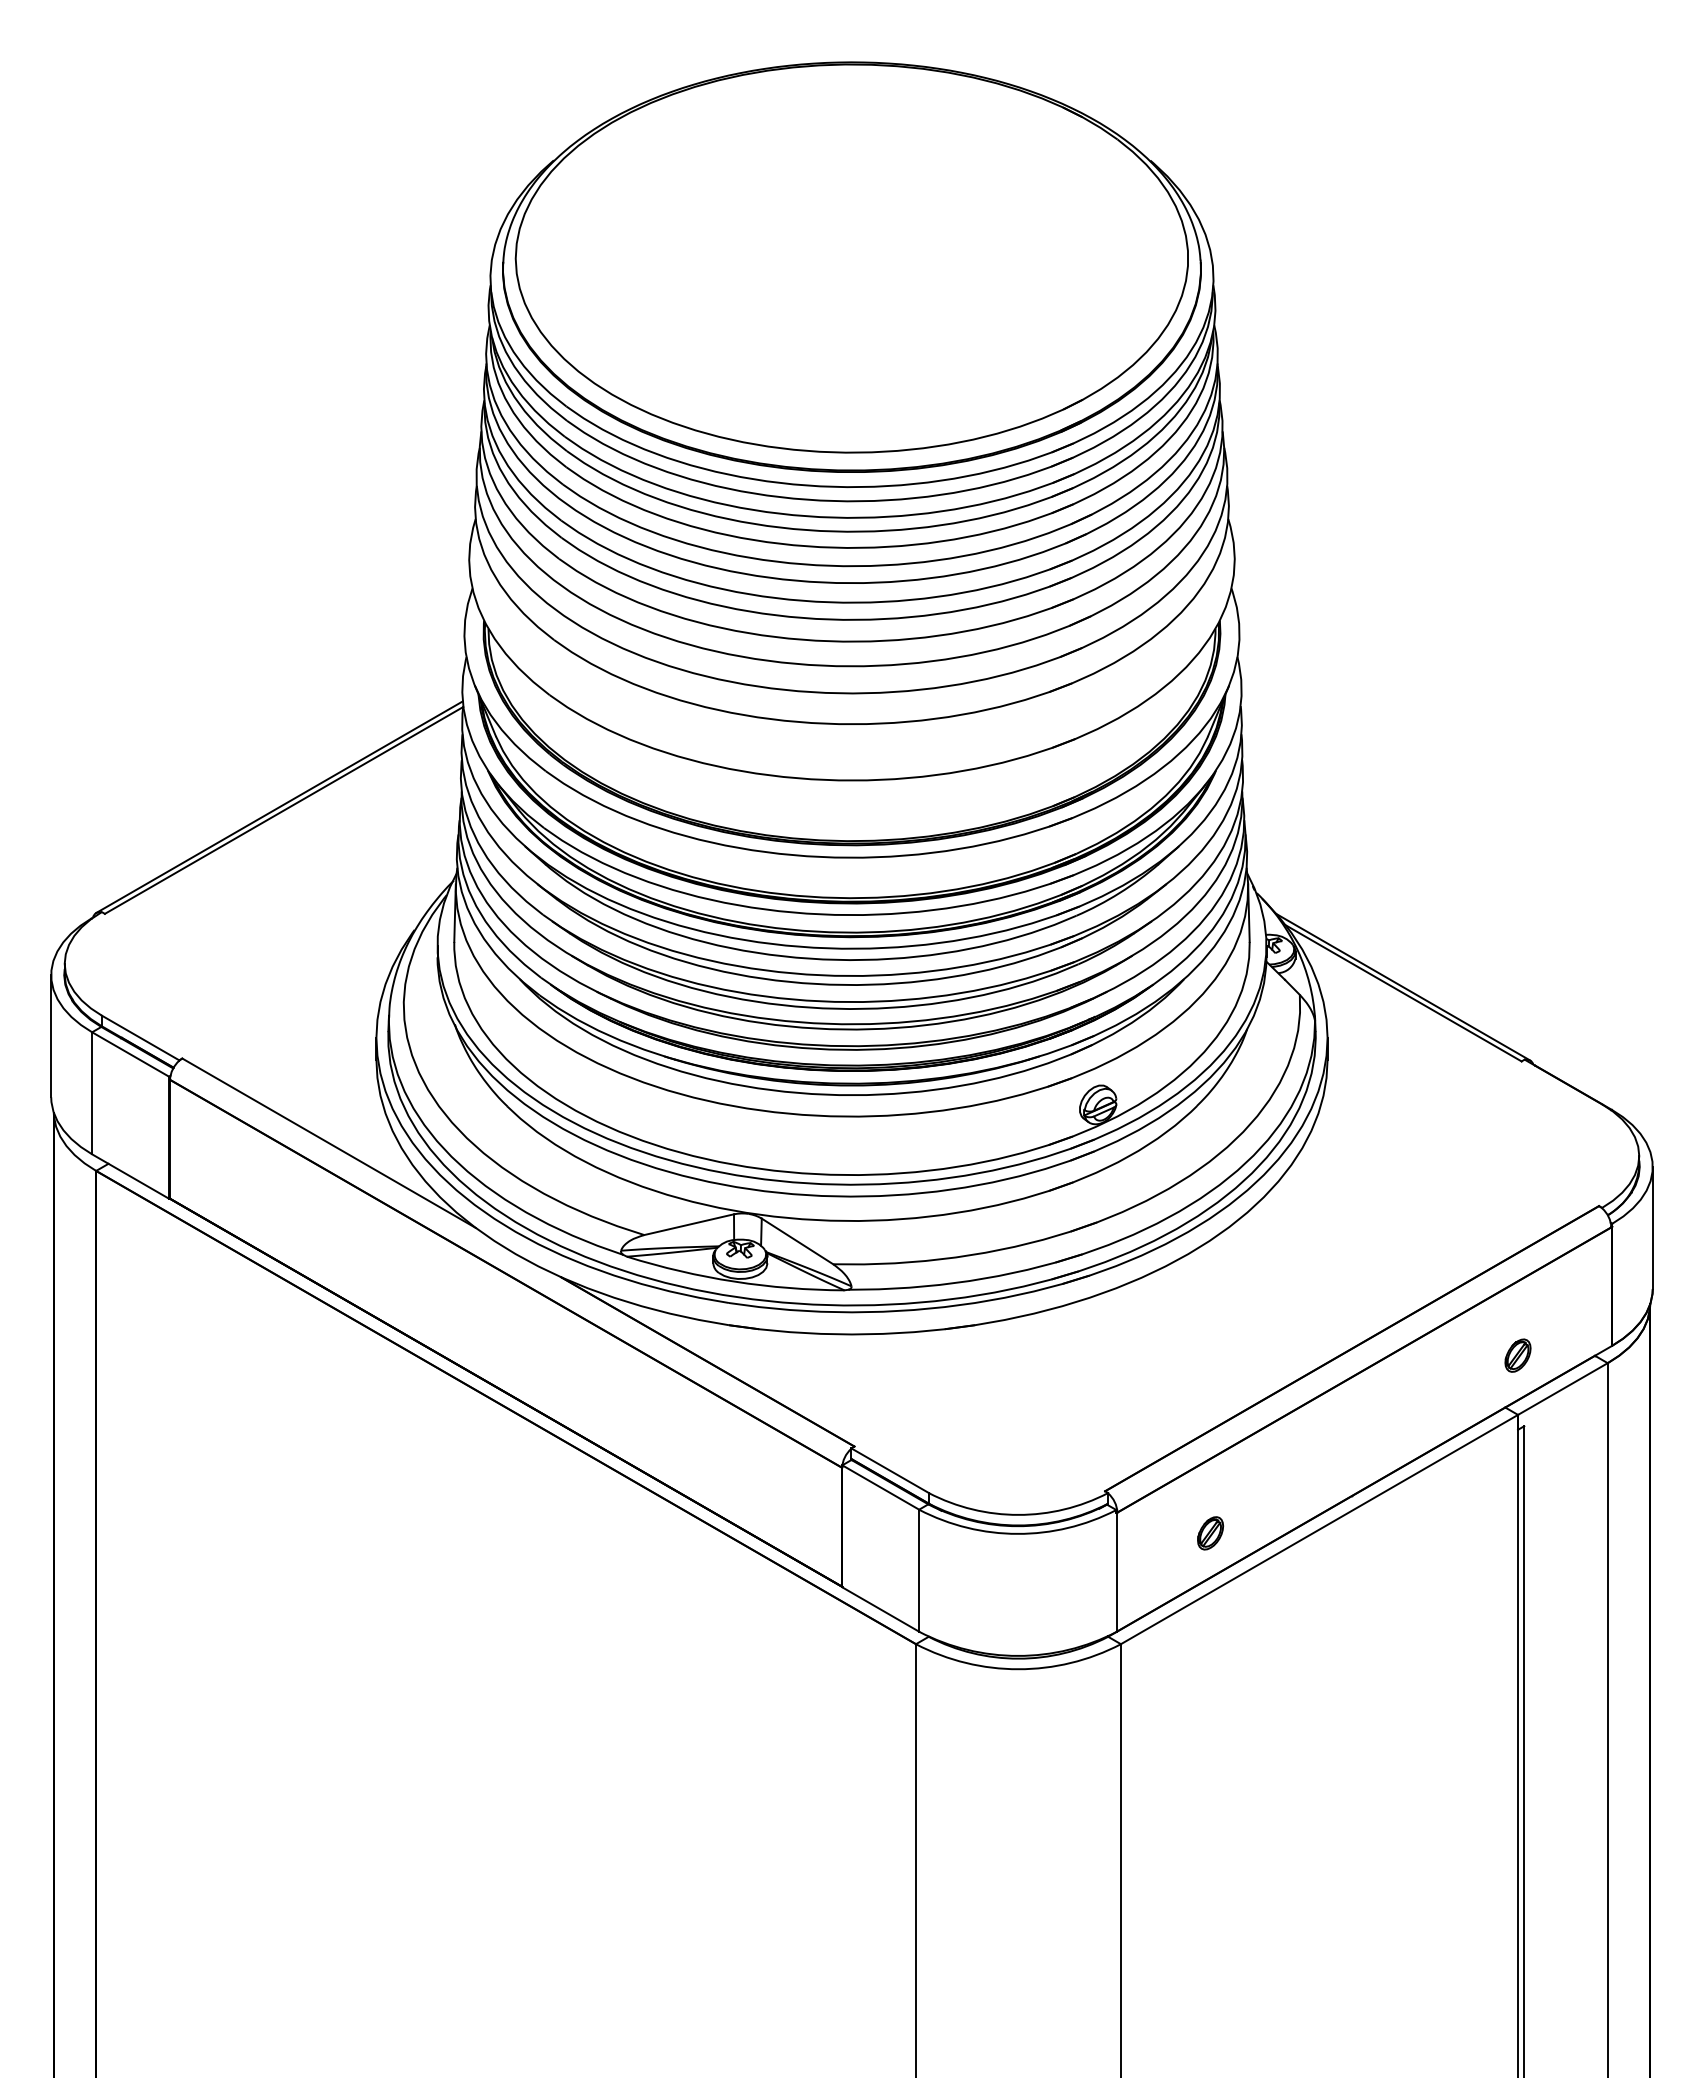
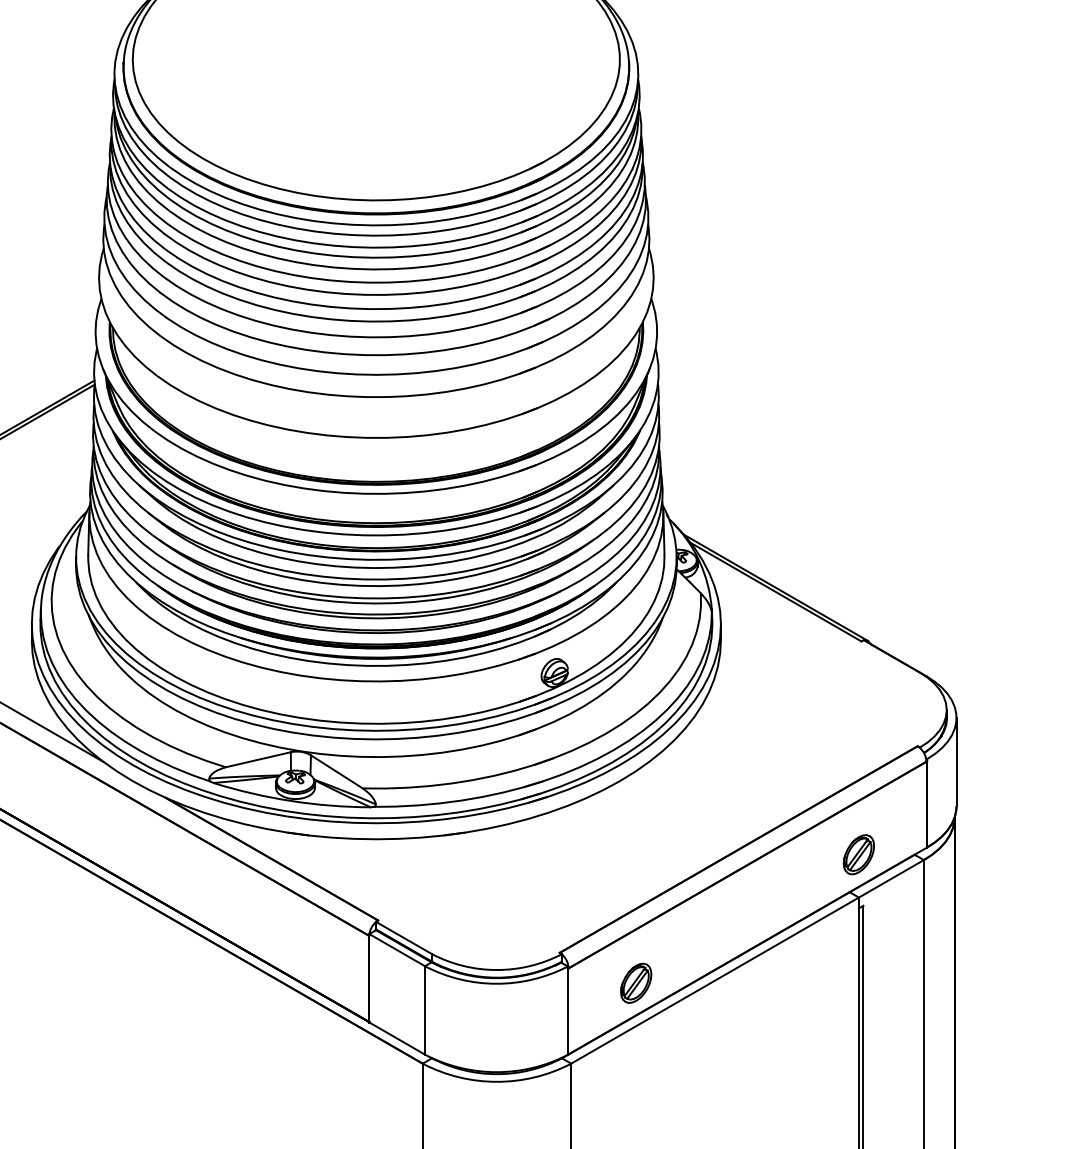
part: (1517, 1355) -> (858, 854), size x1.67
part: (1210, 1533) -> (636, 983), size x1.67

